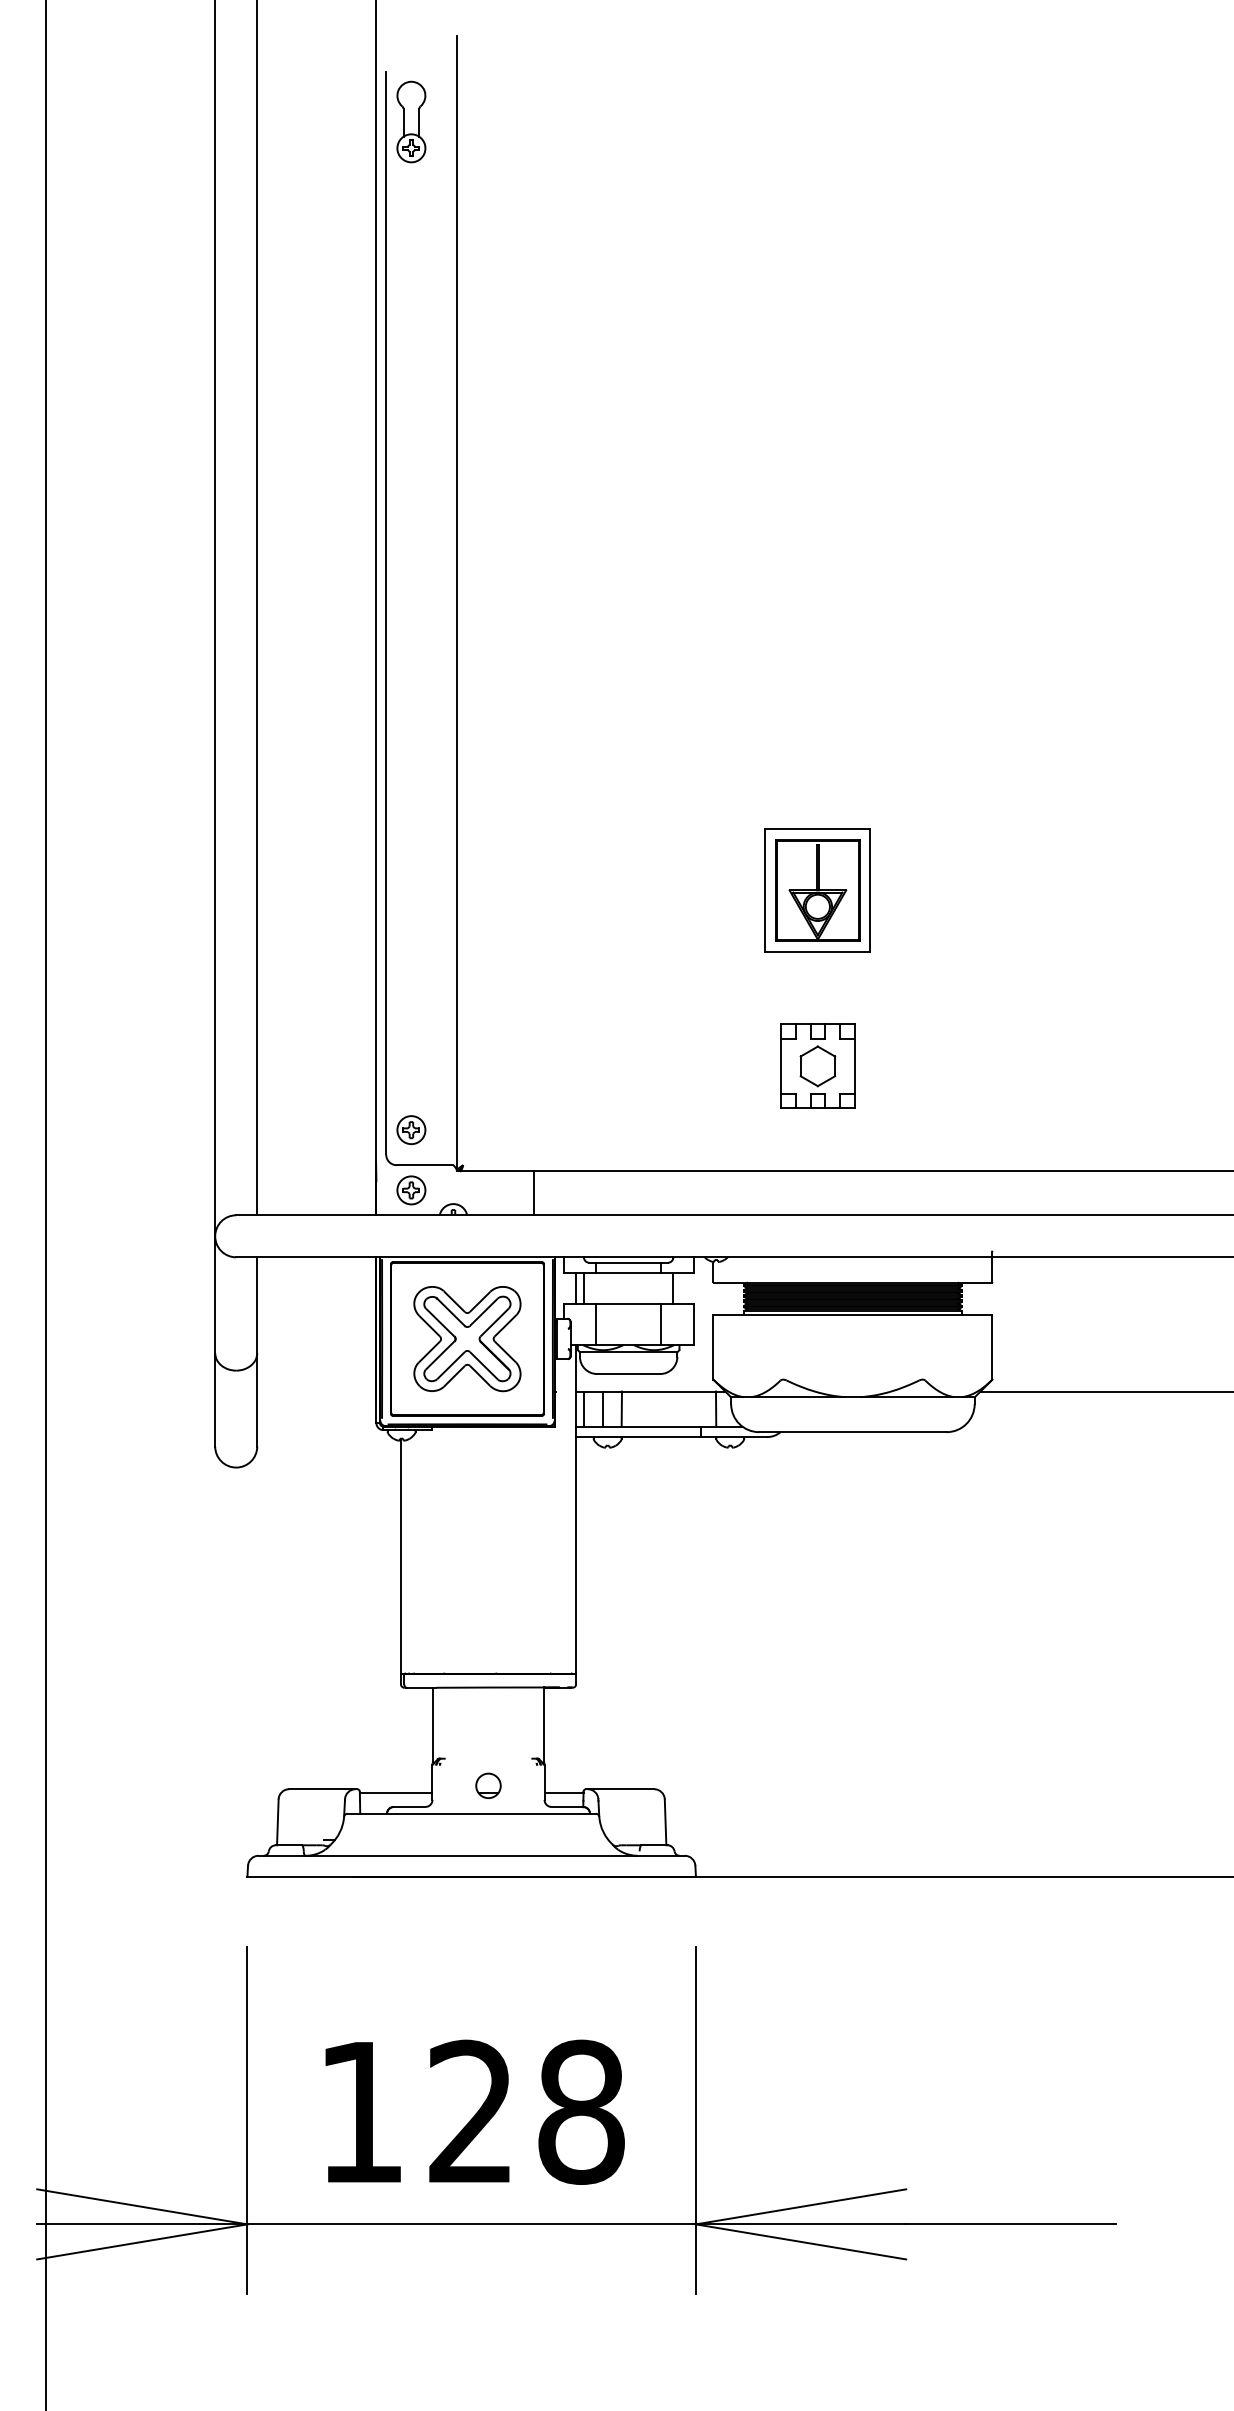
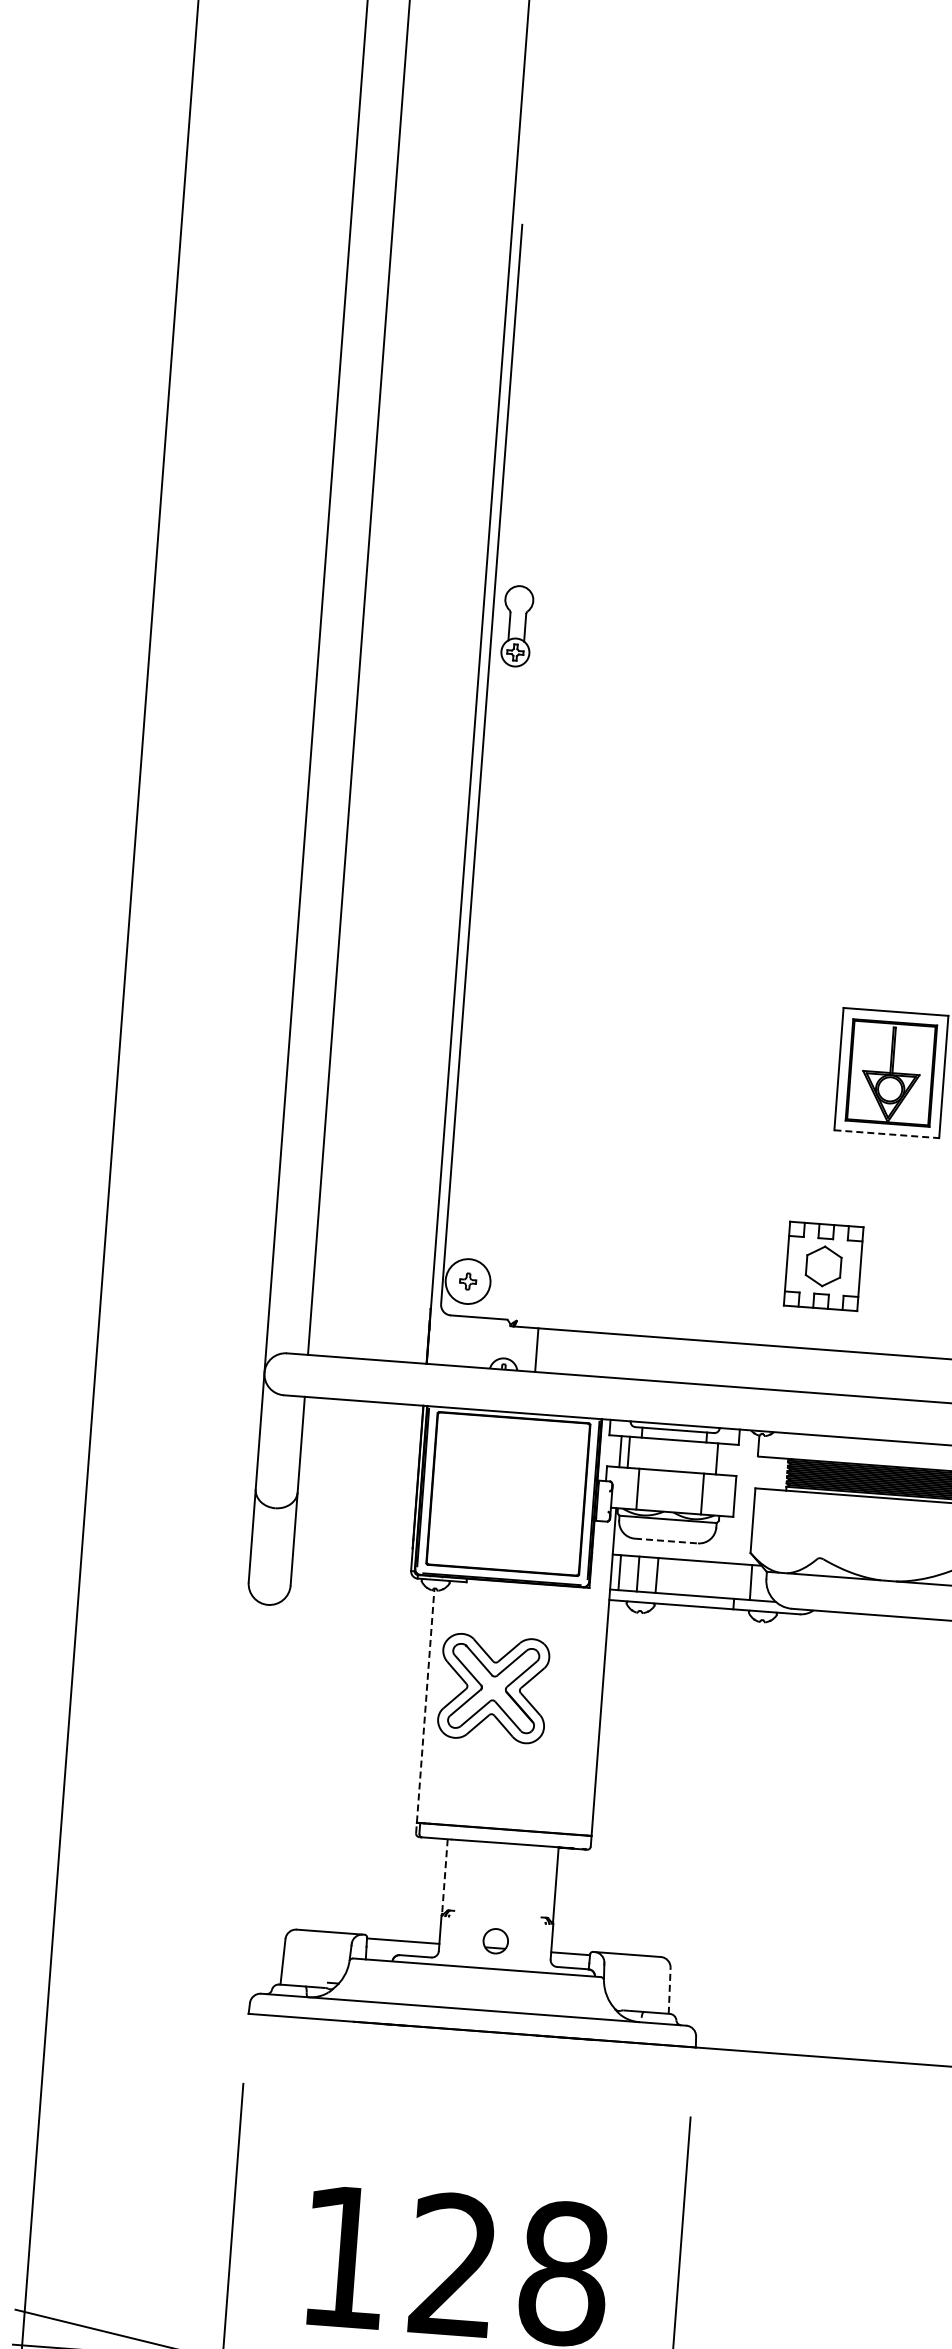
part: (411, 121) -> (517, 625), moved
line: (456, 601) -> (552, 757), removed
line: (817, 951) -> (886, 1133), solid -> dashed
part: (817, 1065) -> (823, 1265), moved
circle: (411, 1130) -> (468, 1281), size x1.6
part: (411, 1190) -> (463, 1341), removed
line: (534, 1193) -> (537, 1350), moved
part: (467, 1339) -> (493, 1688), moved
line: (628, 1374) -> (666, 1541), solid -> dashed
line: (400, 1561) -> (424, 1710), solid -> dashed
line: (432, 1724) -> (444, 1875), solid -> dashed
line: (665, 1822) -> (669, 1991), solid -> dashed

